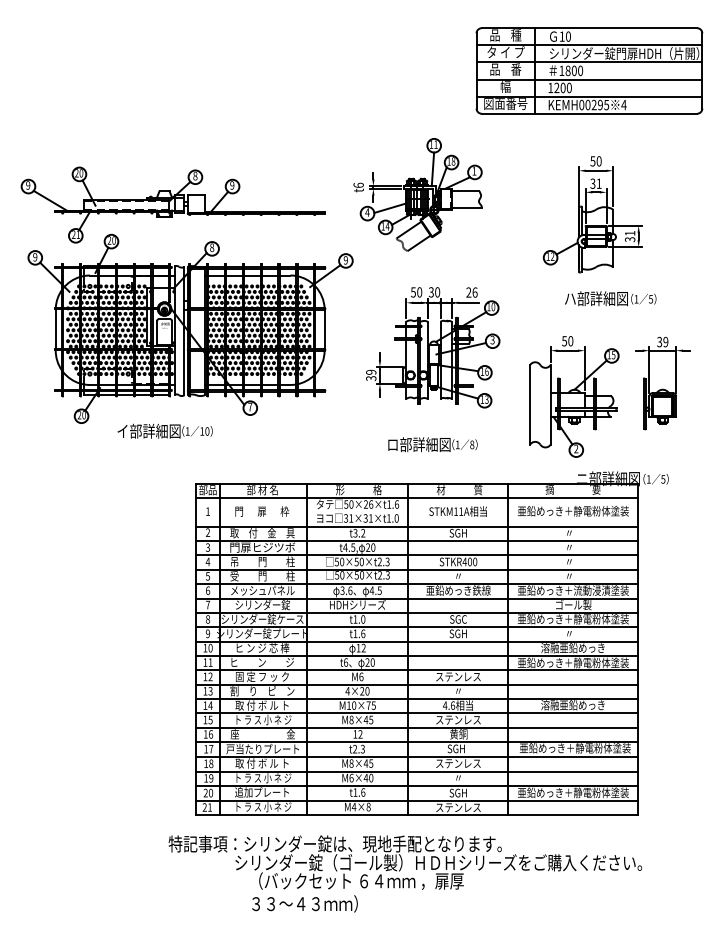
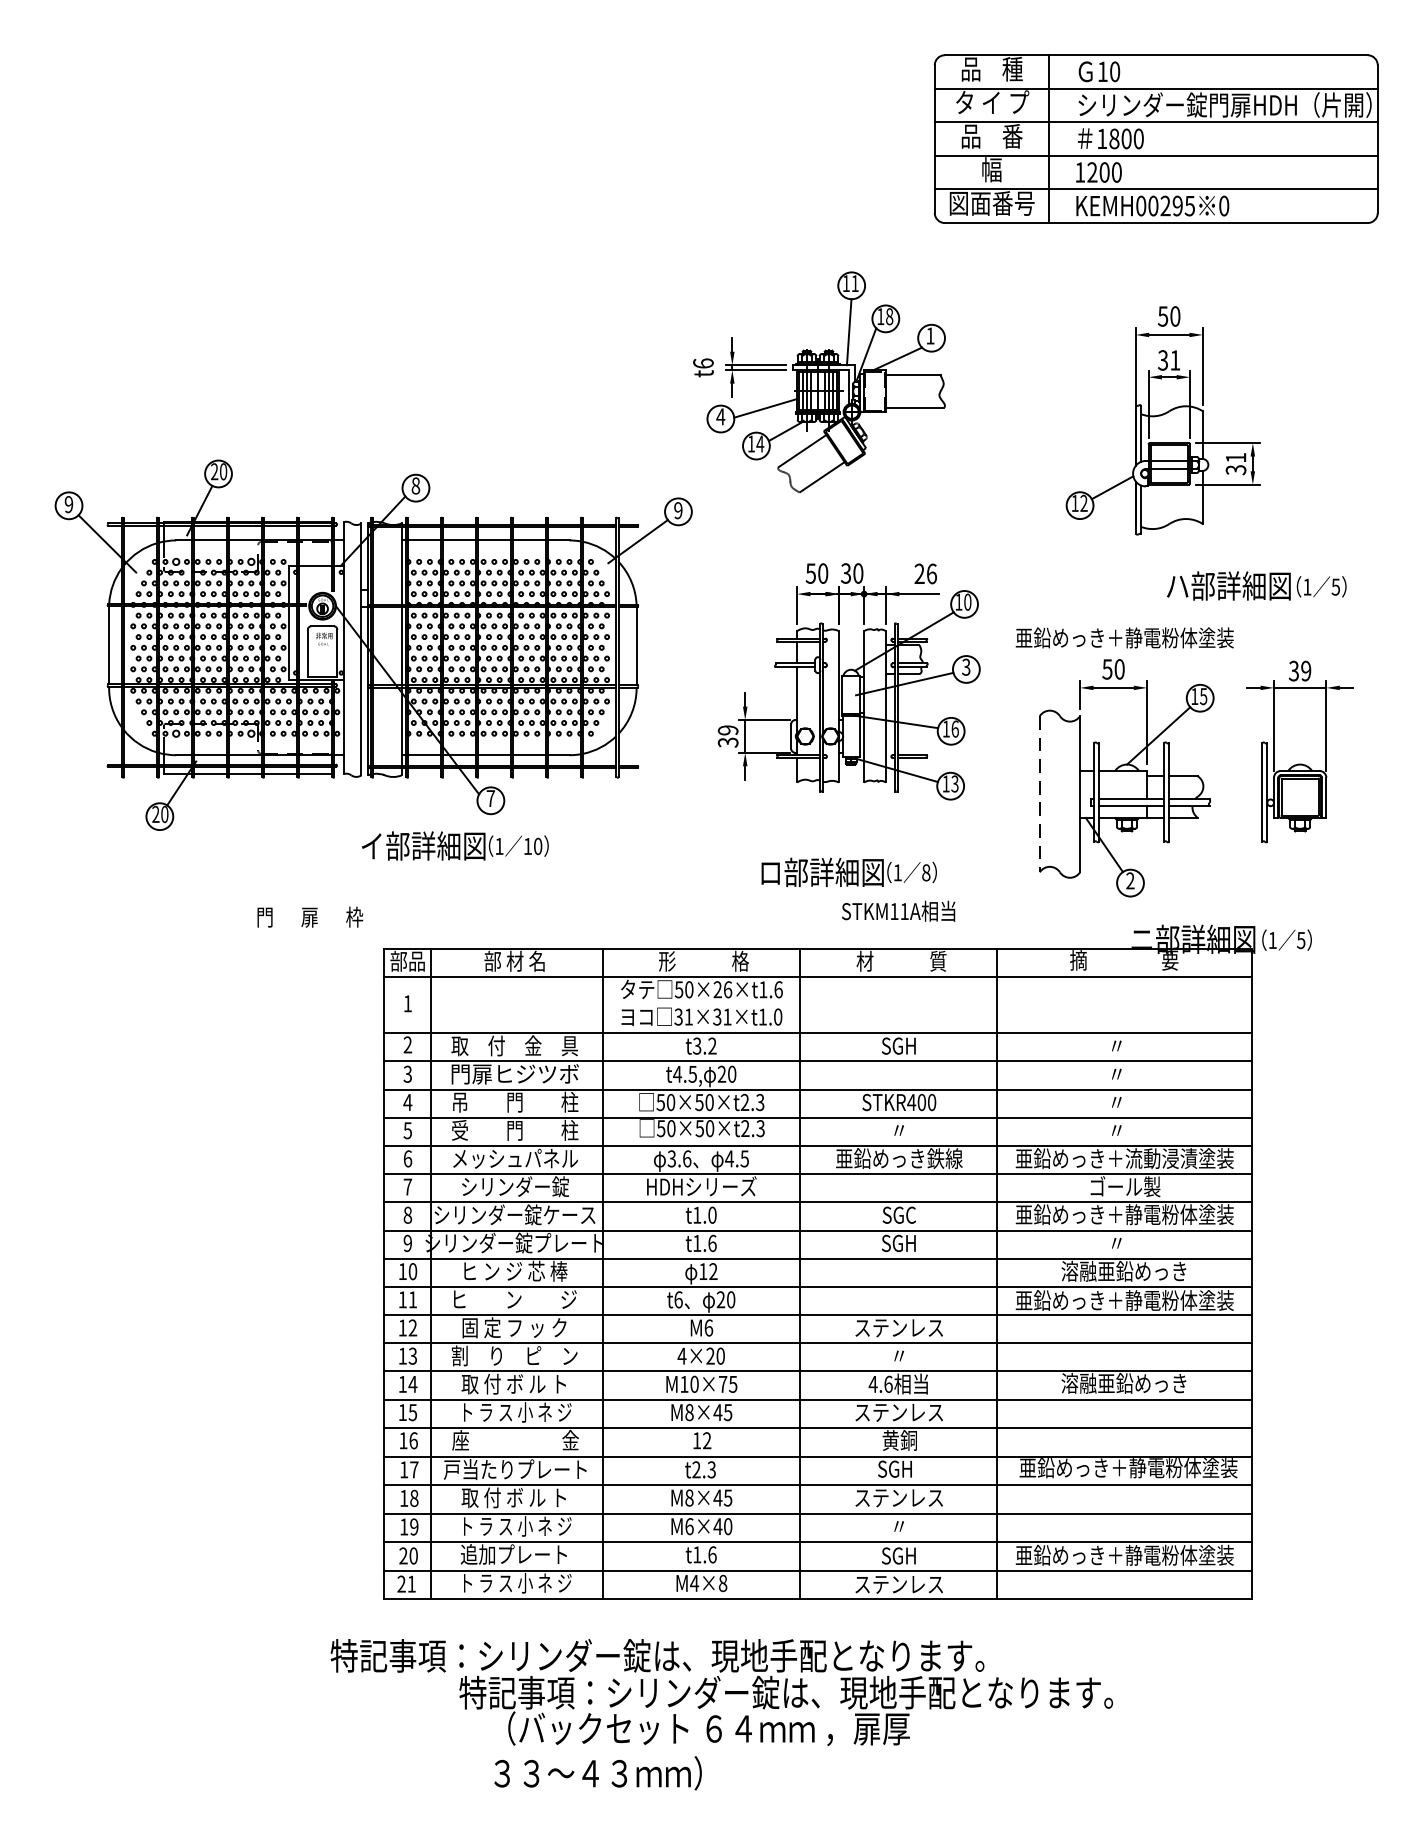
text: (623, 104) -> (1223, 204), 4 -> 0
part: (172, 204) -> (338, 401), removed
text: (610, 298) -> (1256, 585), moved
line: (530, 404) -> (1040, 793), solid -> dashed
text: (164, 430) -> (453, 844), moved
text: (262, 511) -> (310, 917), moved
text: (457, 511) -> (897, 911), moved
text: (573, 511) -> (1124, 638), moved
text: (438, 862) -> (860, 1692), シリンダー錠（ゴール製）ＨＤＨシリーズをご購入ください。 -> 特記事項：シリンダー錠は、現地手配となります。

